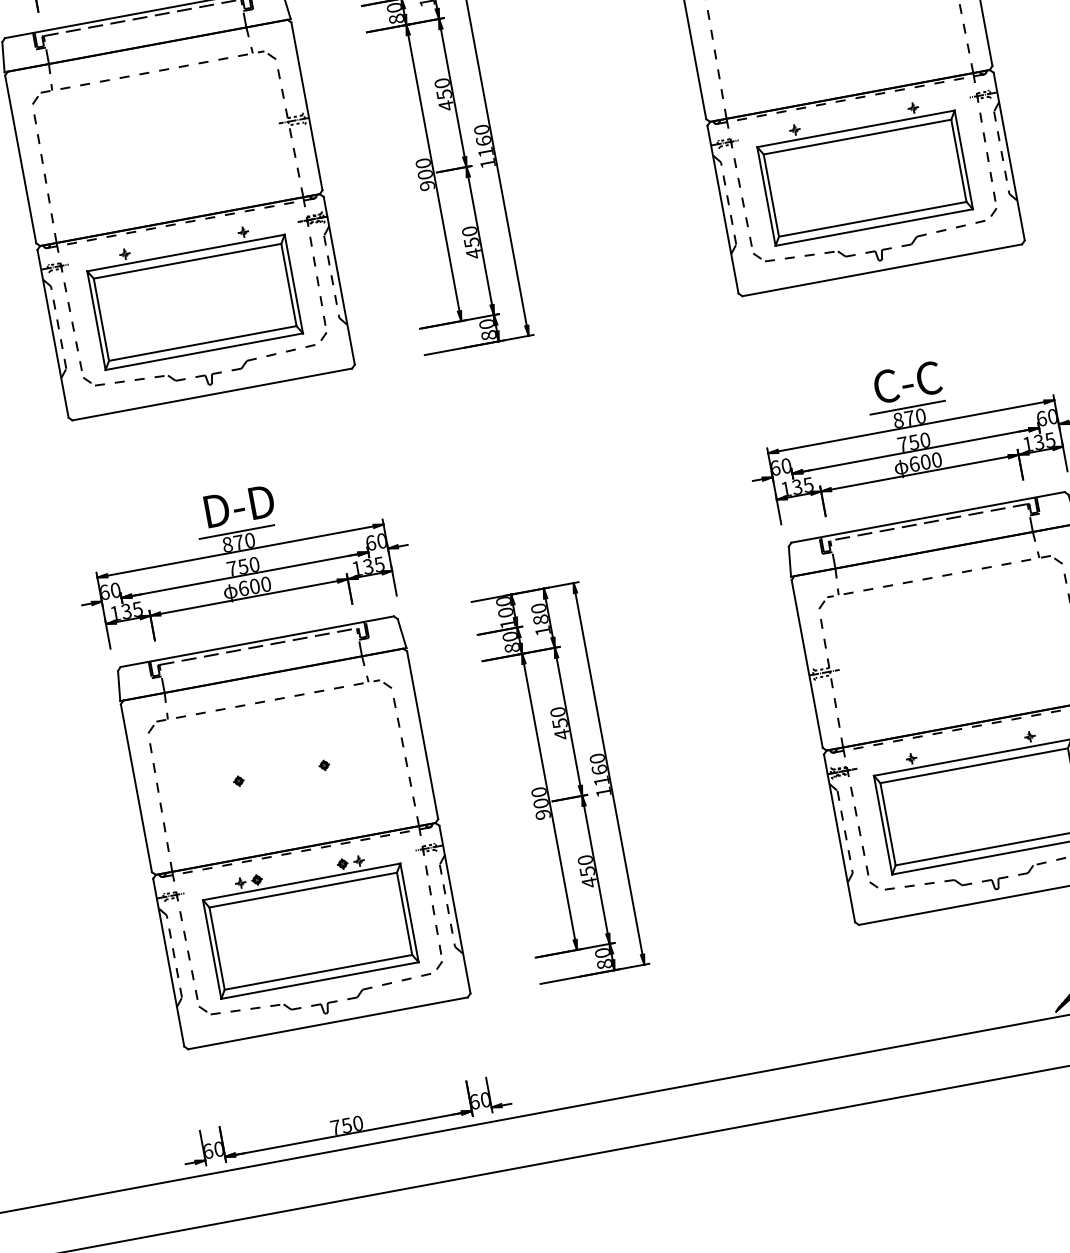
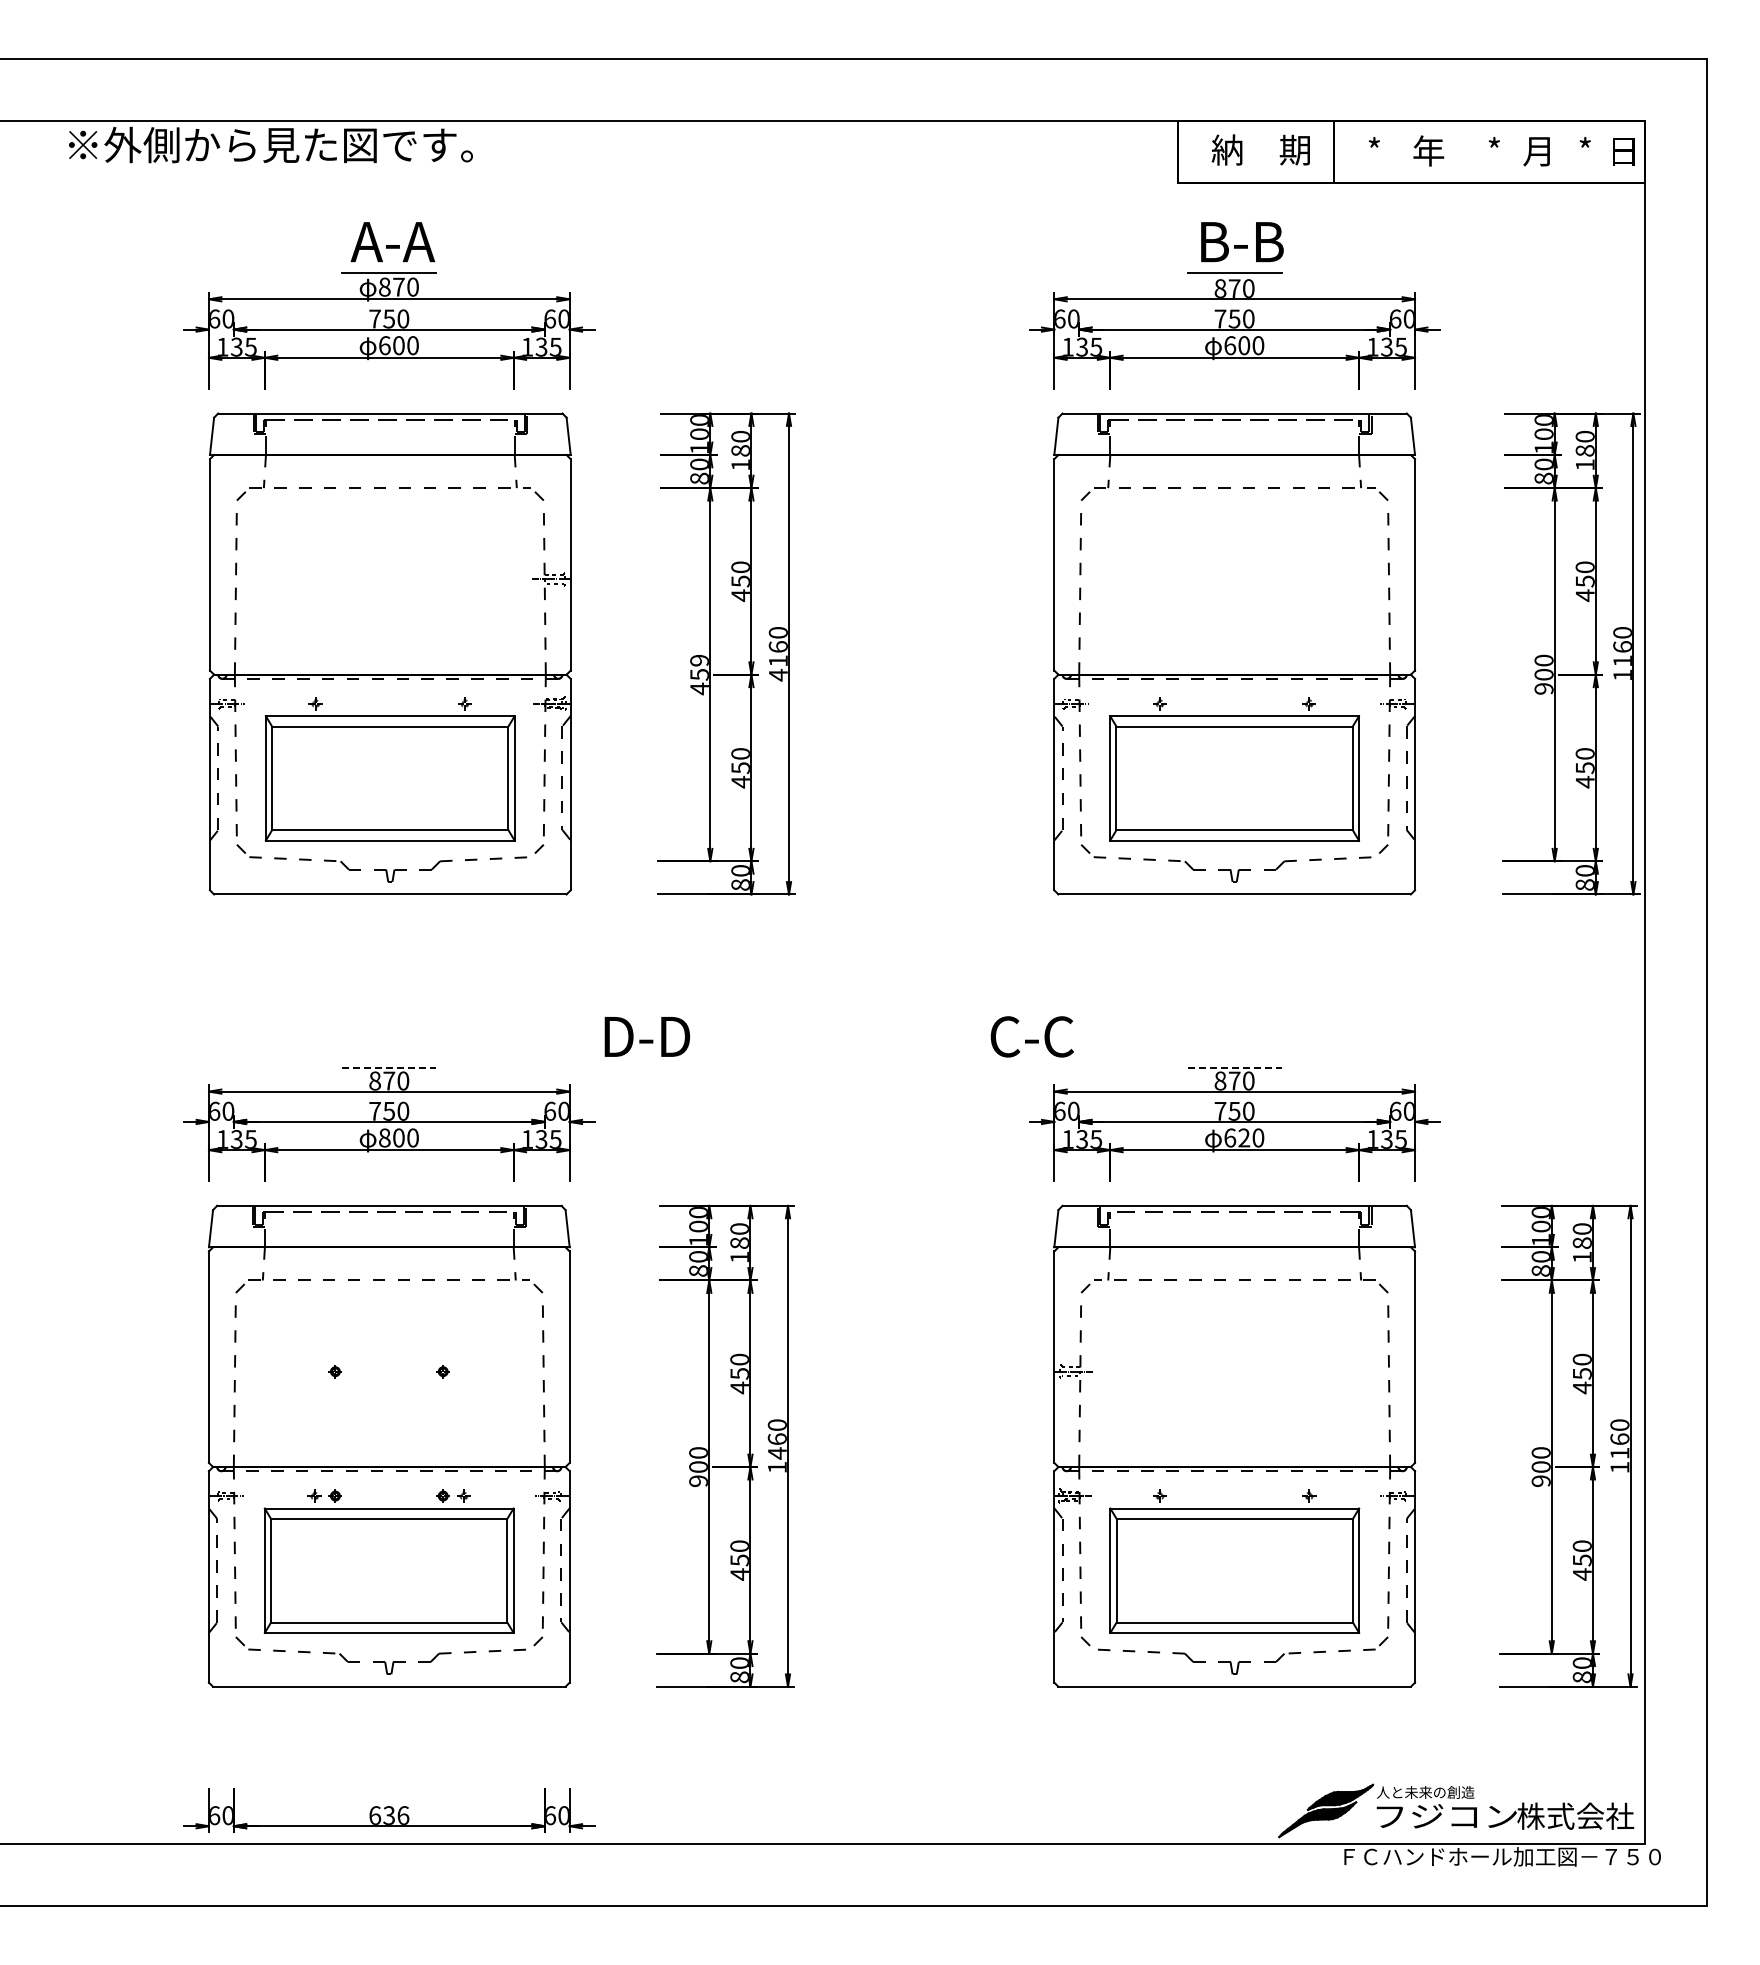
text: (488, 163) -> (778, 675), 1160 -> 4160
text: (425, 174) -> (699, 674), 900 -> 459
text: (906, 382) -> (1031, 1036), moved
line: (907, 407) -> (1234, 1067), solid -> dashed
text: (925, 461) -> (1244, 1137), 600 -> 620
text: (238, 506) -> (646, 1036), moved
line: (237, 531) -> (389, 1067), solid -> dashed
text: (243, 588) -> (384, 1137), 600 -> 800
text: (601, 781) -> (777, 1453), 1160 -> 1460
text: (347, 1125) -> (389, 1815), 750 -> 636

